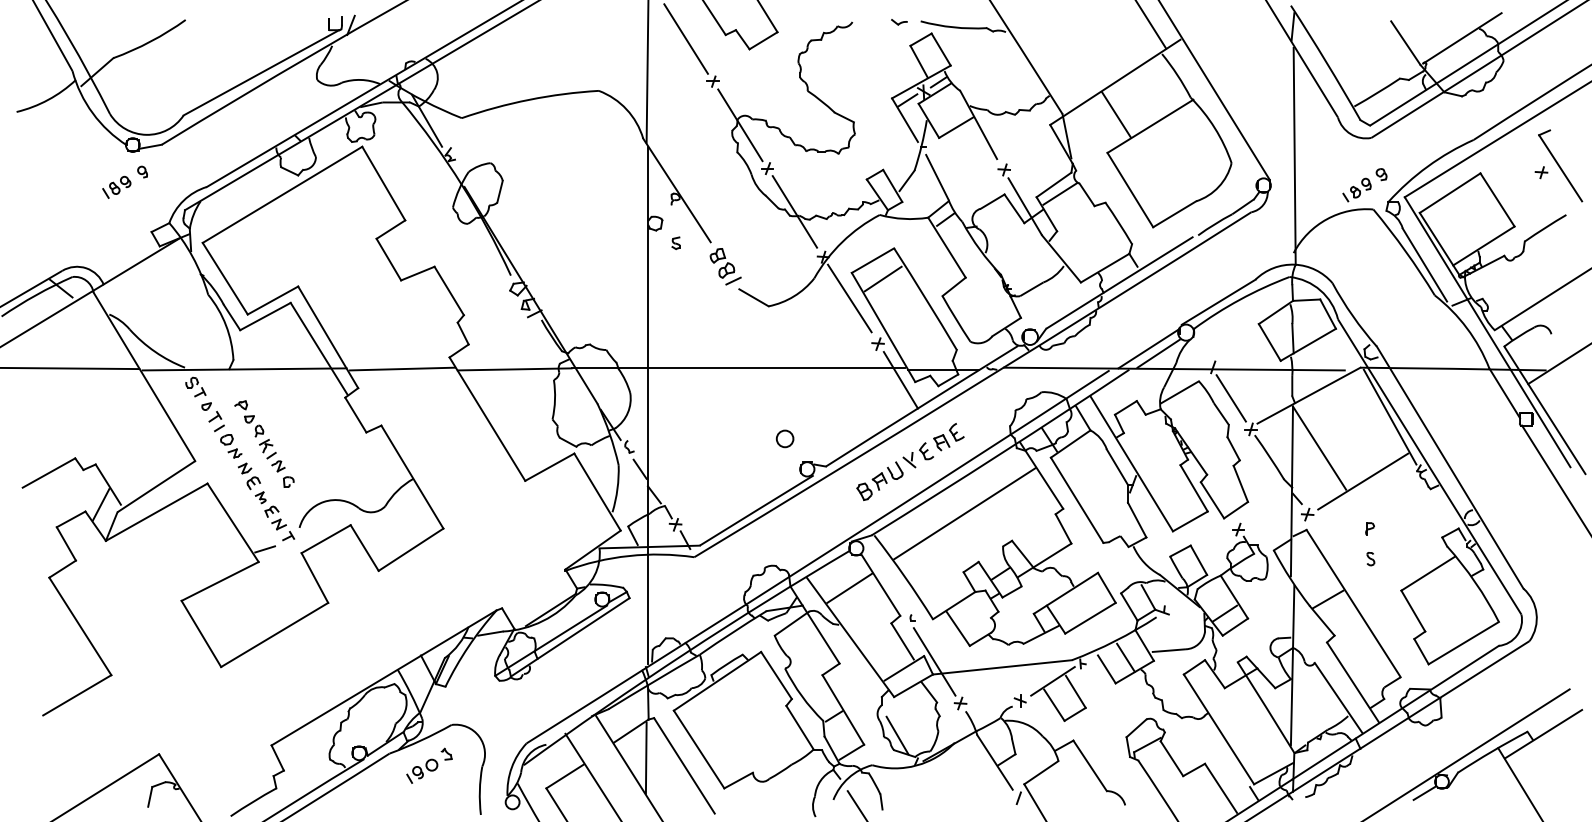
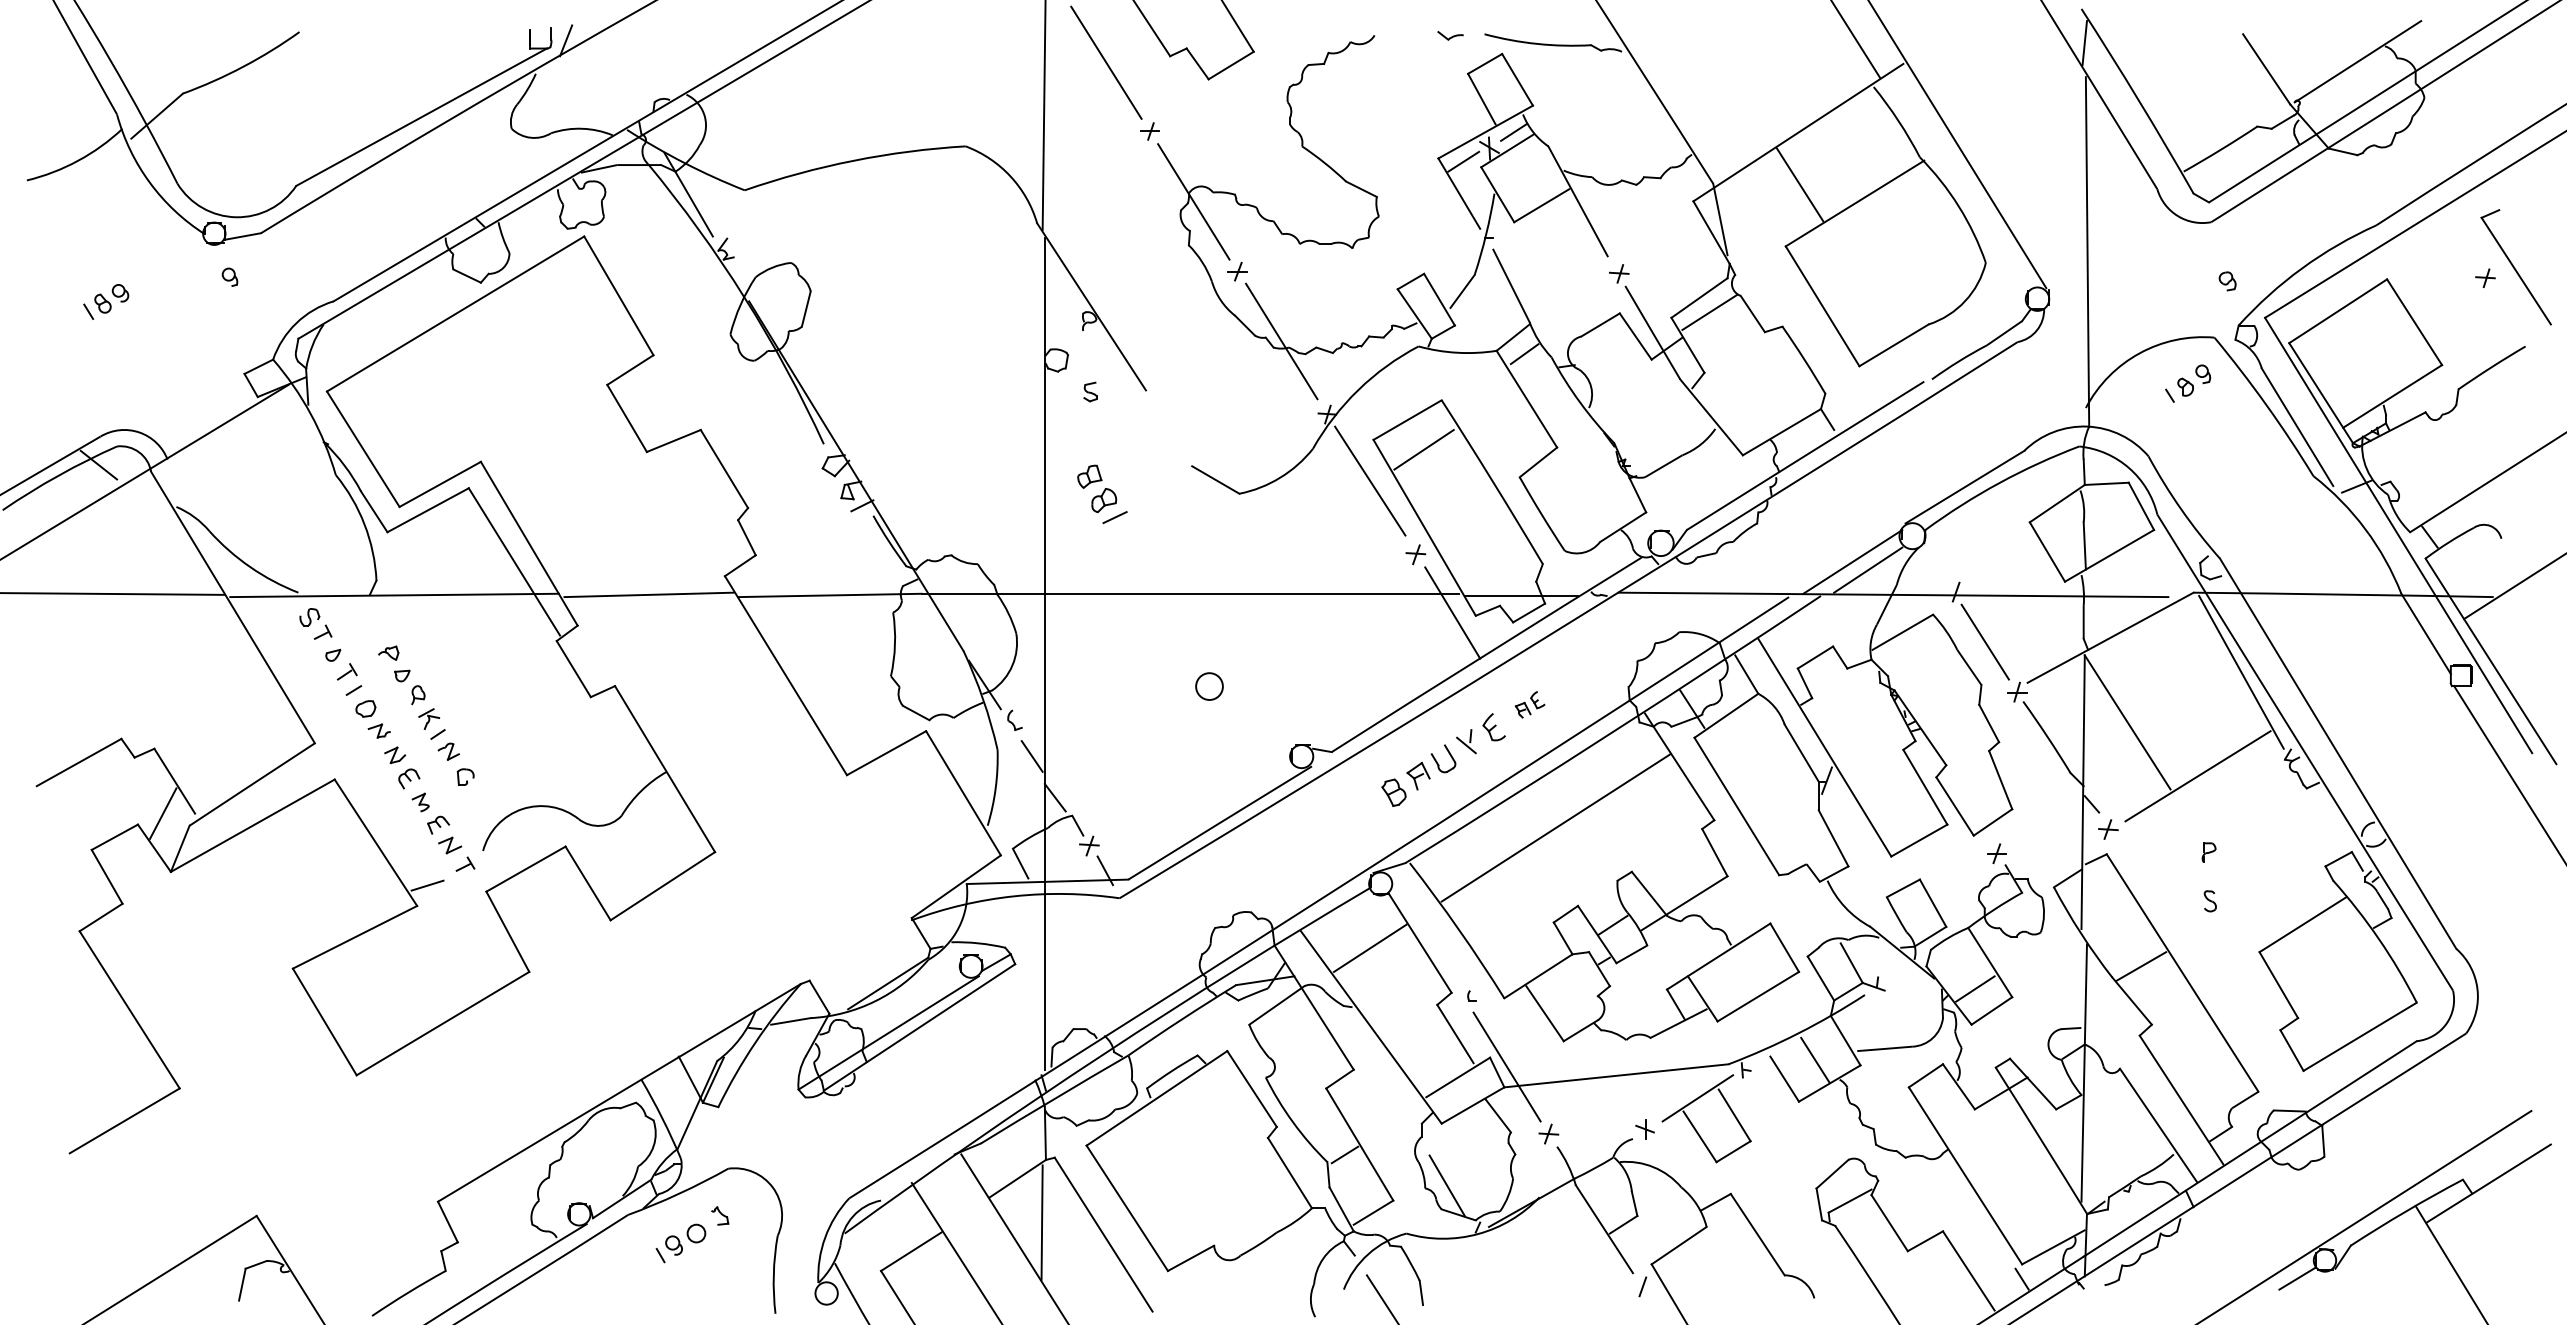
part: (116, 186) -> (105, 300), moved
part: (1356, 189) -> (2187, 382), moved
part: (725, 266) -> (1102, 494), moved
part: (948, 437) -> (1529, 705), size x0.6
circle: (784, 438) -> (1208, 685), moved

